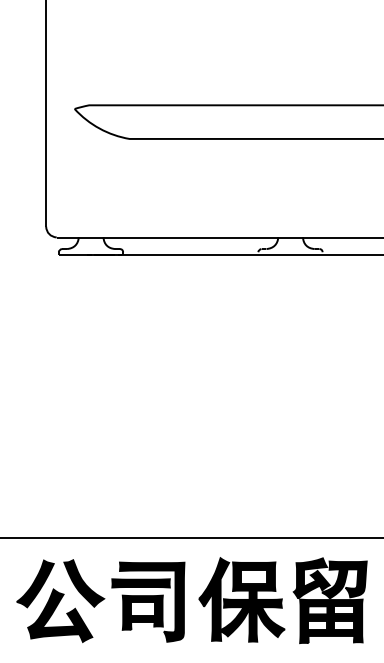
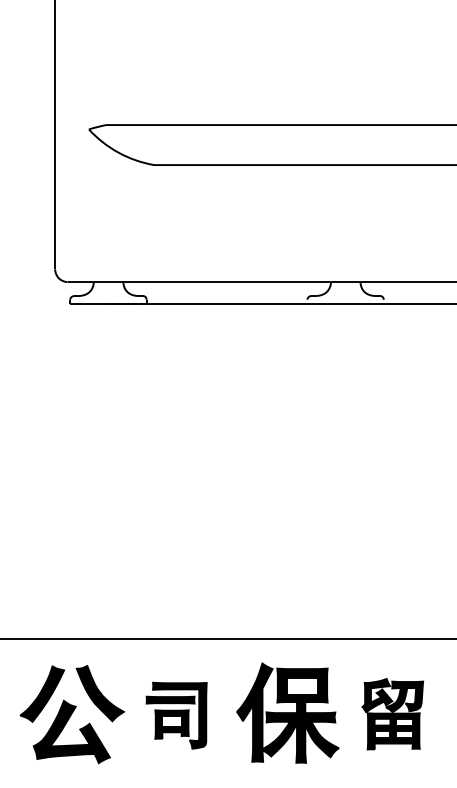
part: (329, 600) -> (391, 713), size x0.7
part: (148, 601) -> (176, 715), size x0.7

